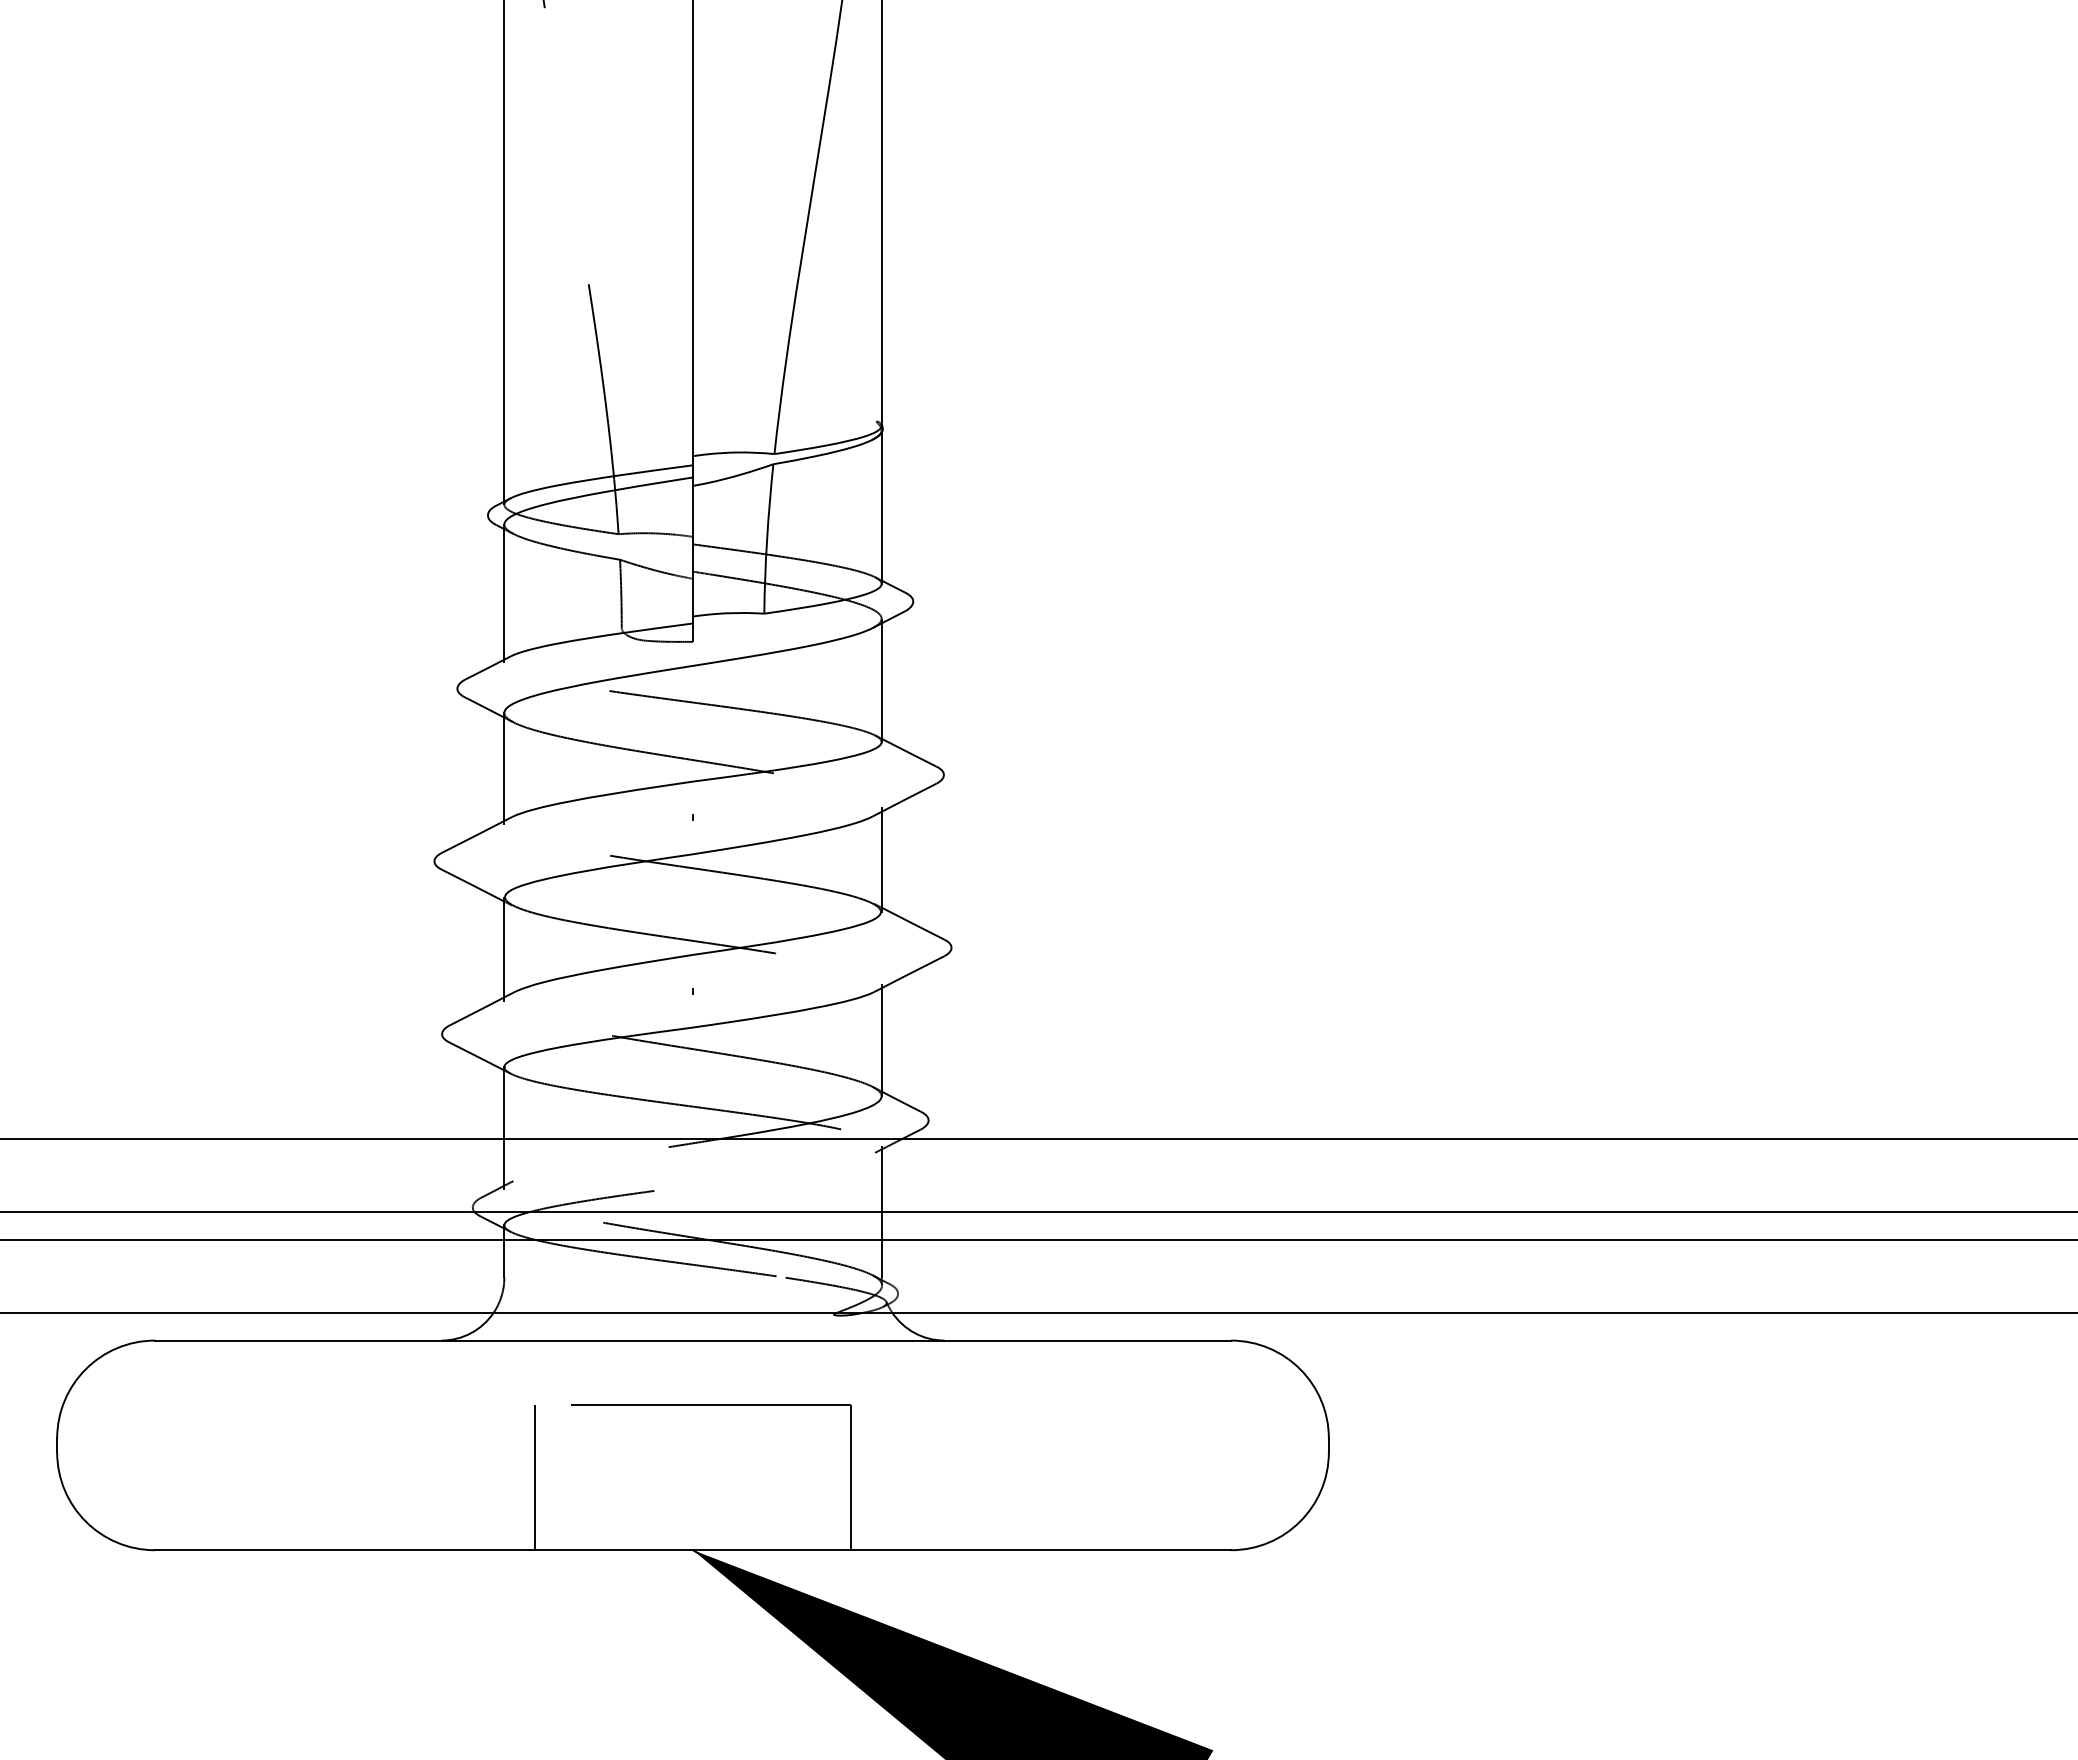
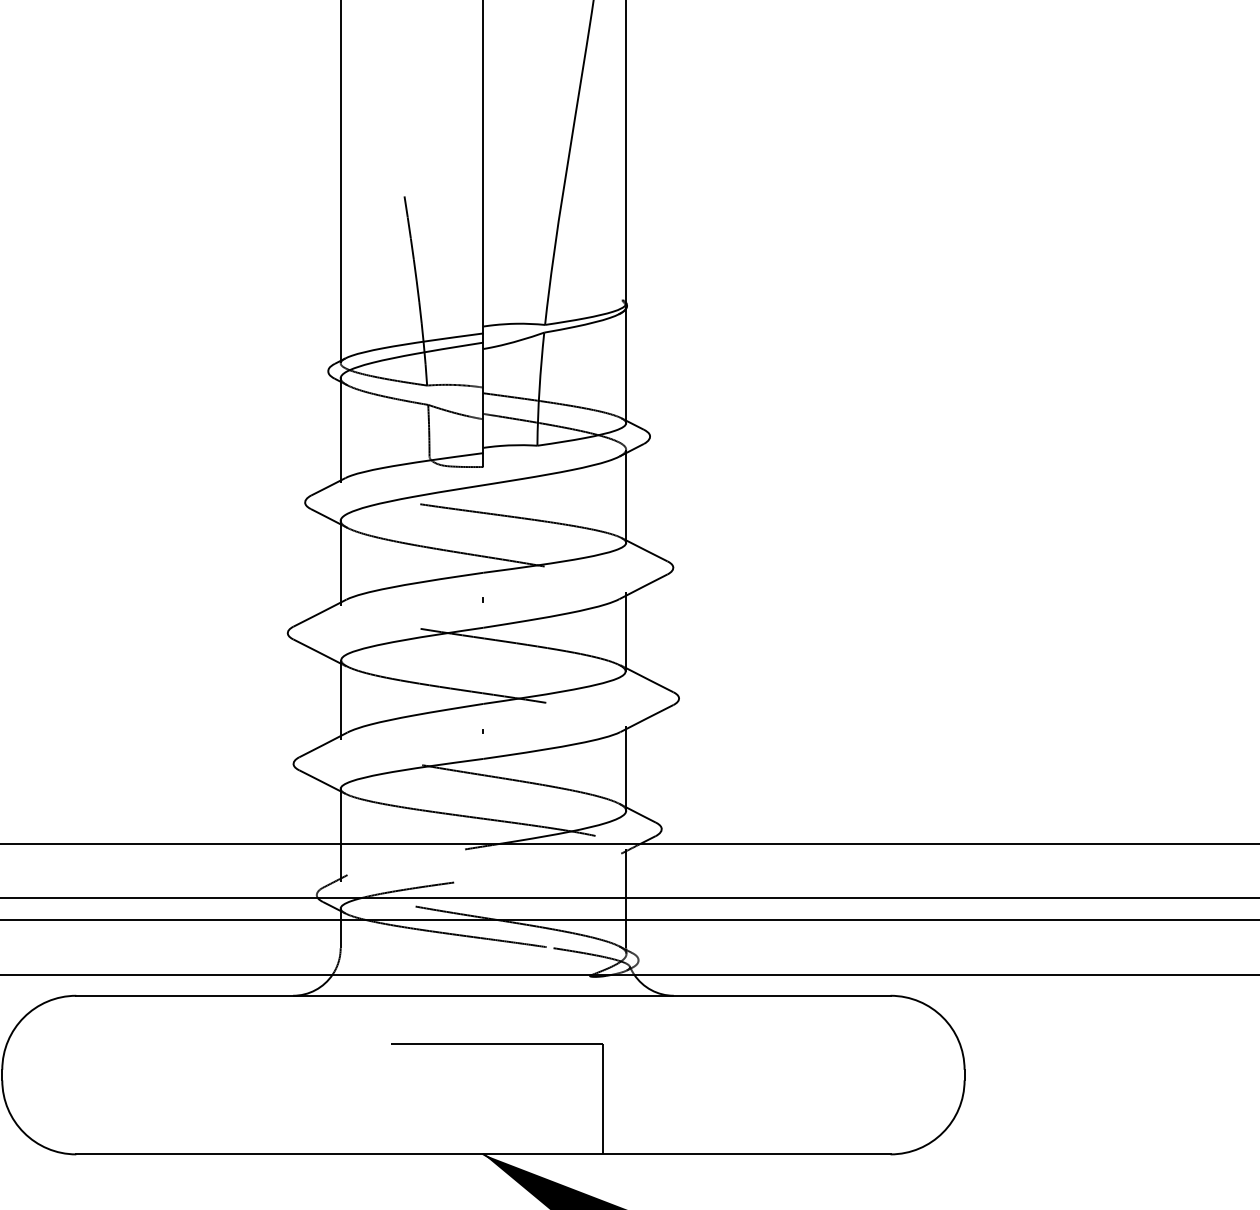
line: (535, 1477) -> (364, 1099), removed

